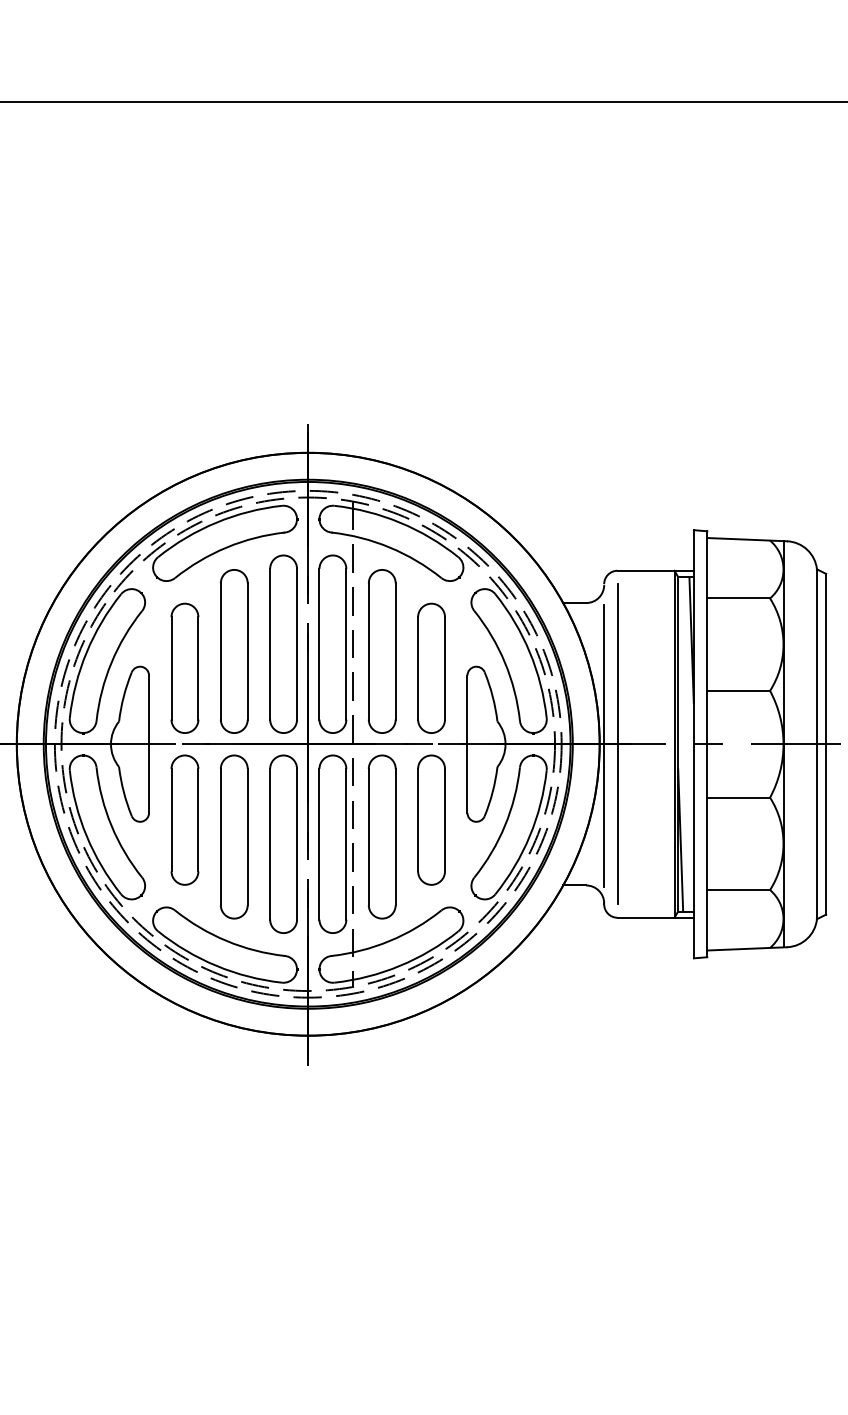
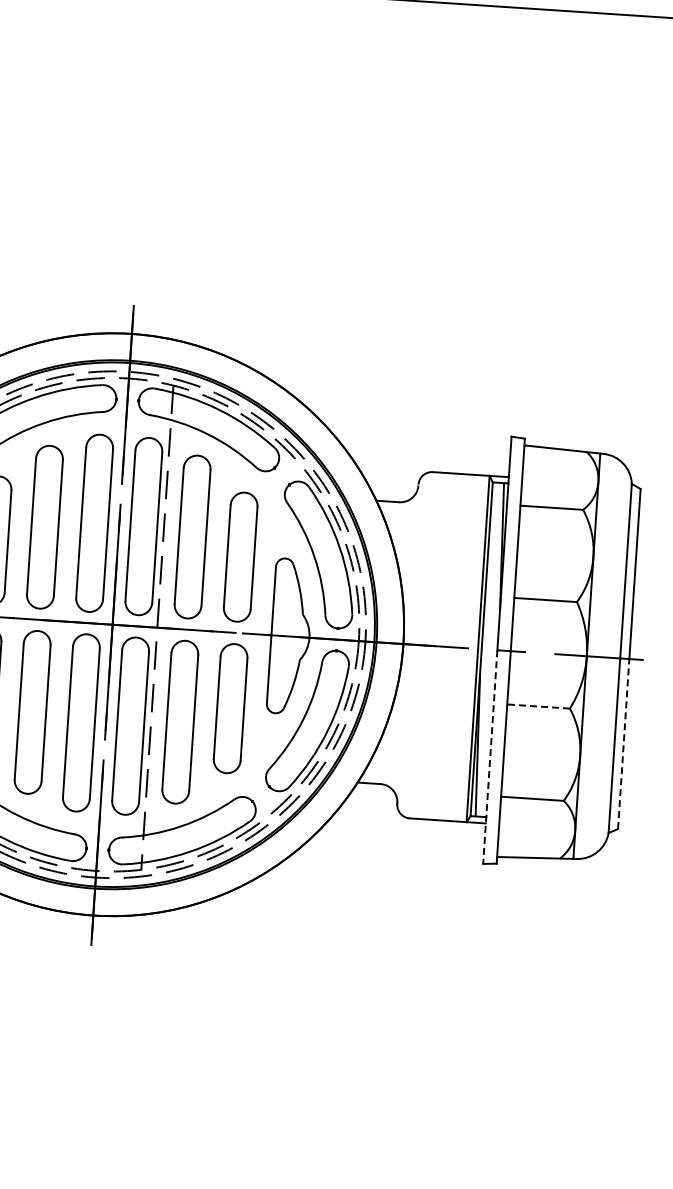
line: (617, 744) -> (421, 645), removed
line: (604, 745) -> (408, 645), removed
line: (738, 797) -> (538, 706), solid -> dashed
line: (826, 828) -> (624, 743), solid -> dashed
line: (693, 851) -> (489, 757), solid -> dashed

